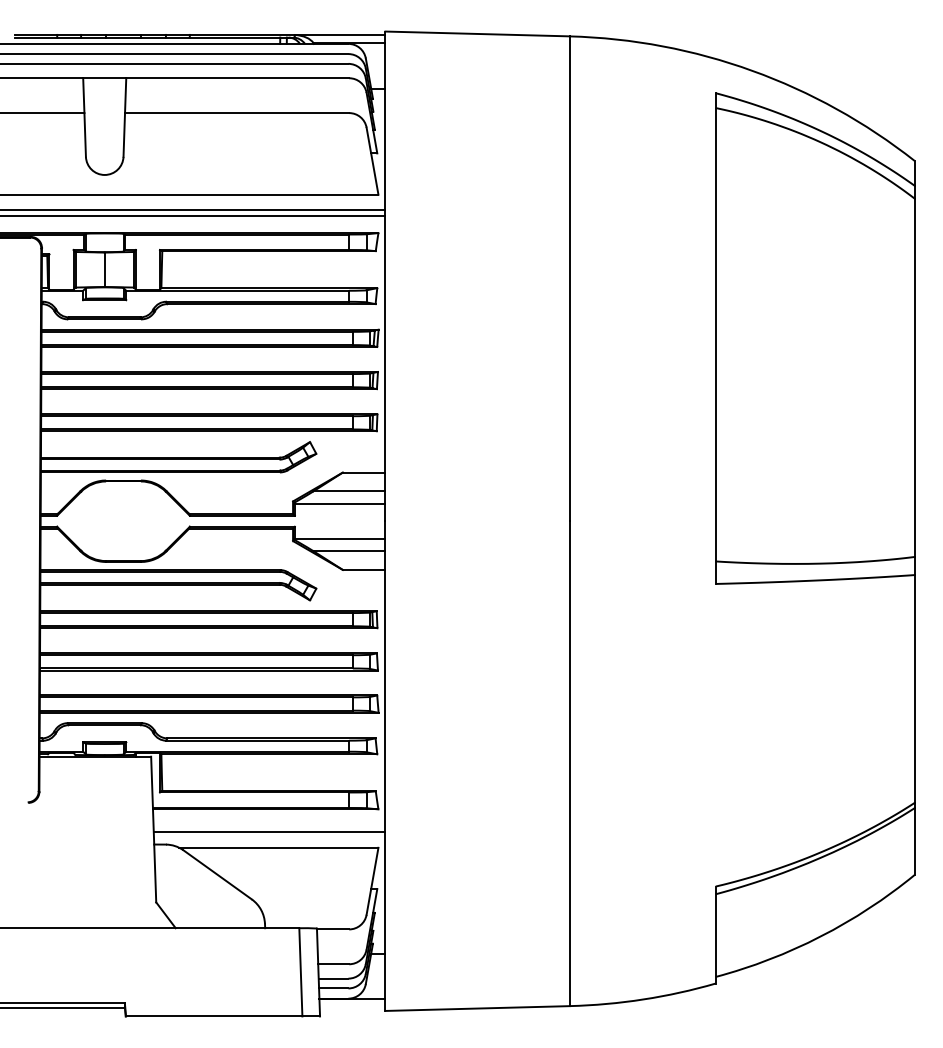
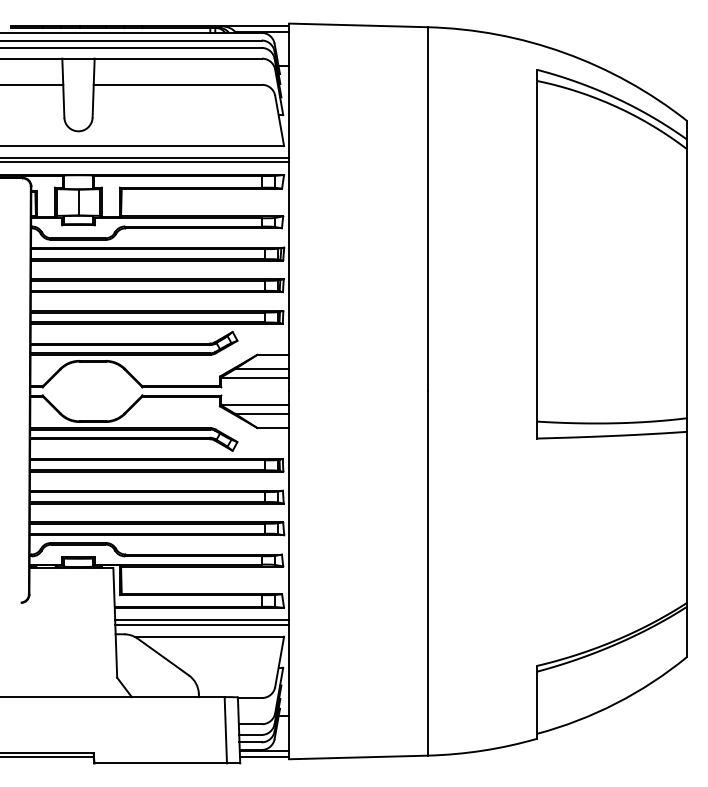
line: (269, 826) -> (202, 620), added
line: (352, 1007) -> (264, 756), added

